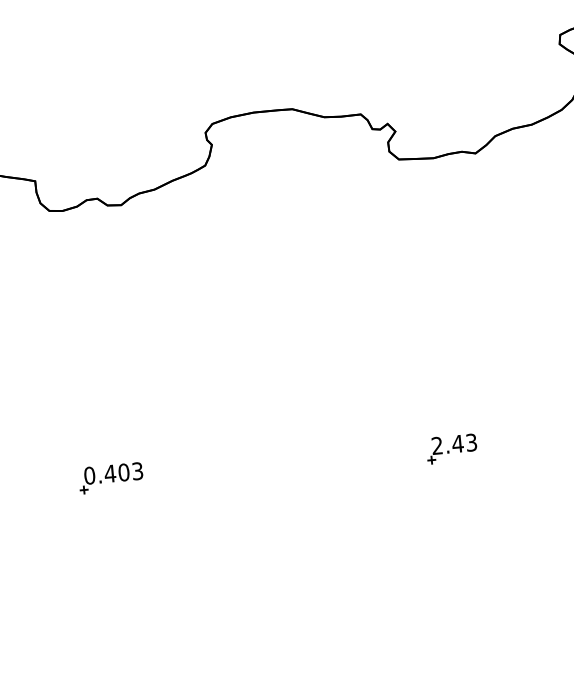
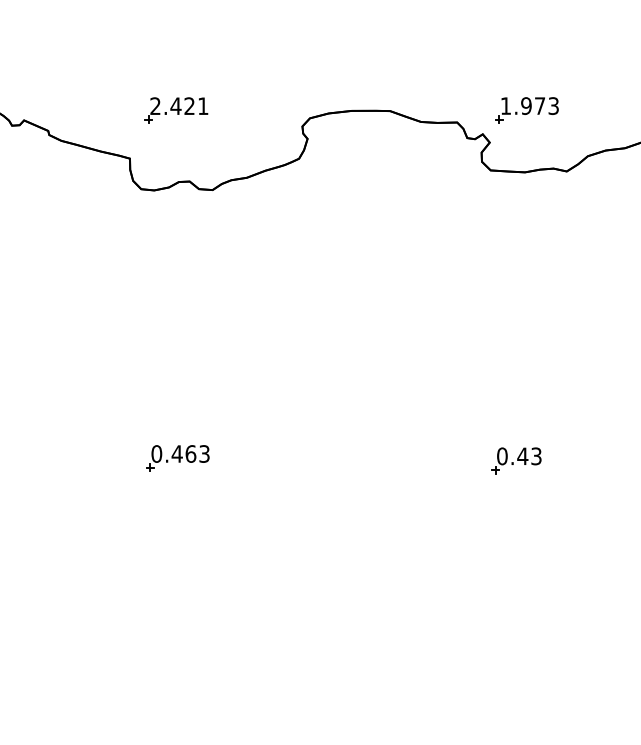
part: (429, 95) -> (526, 110), added
part: (77, 128) -> (176, 110), added
text: (437, 445) -> (502, 456), 2.43 -> 0.43
text: (123, 472) -> (190, 453), 0.403 -> 0.463

